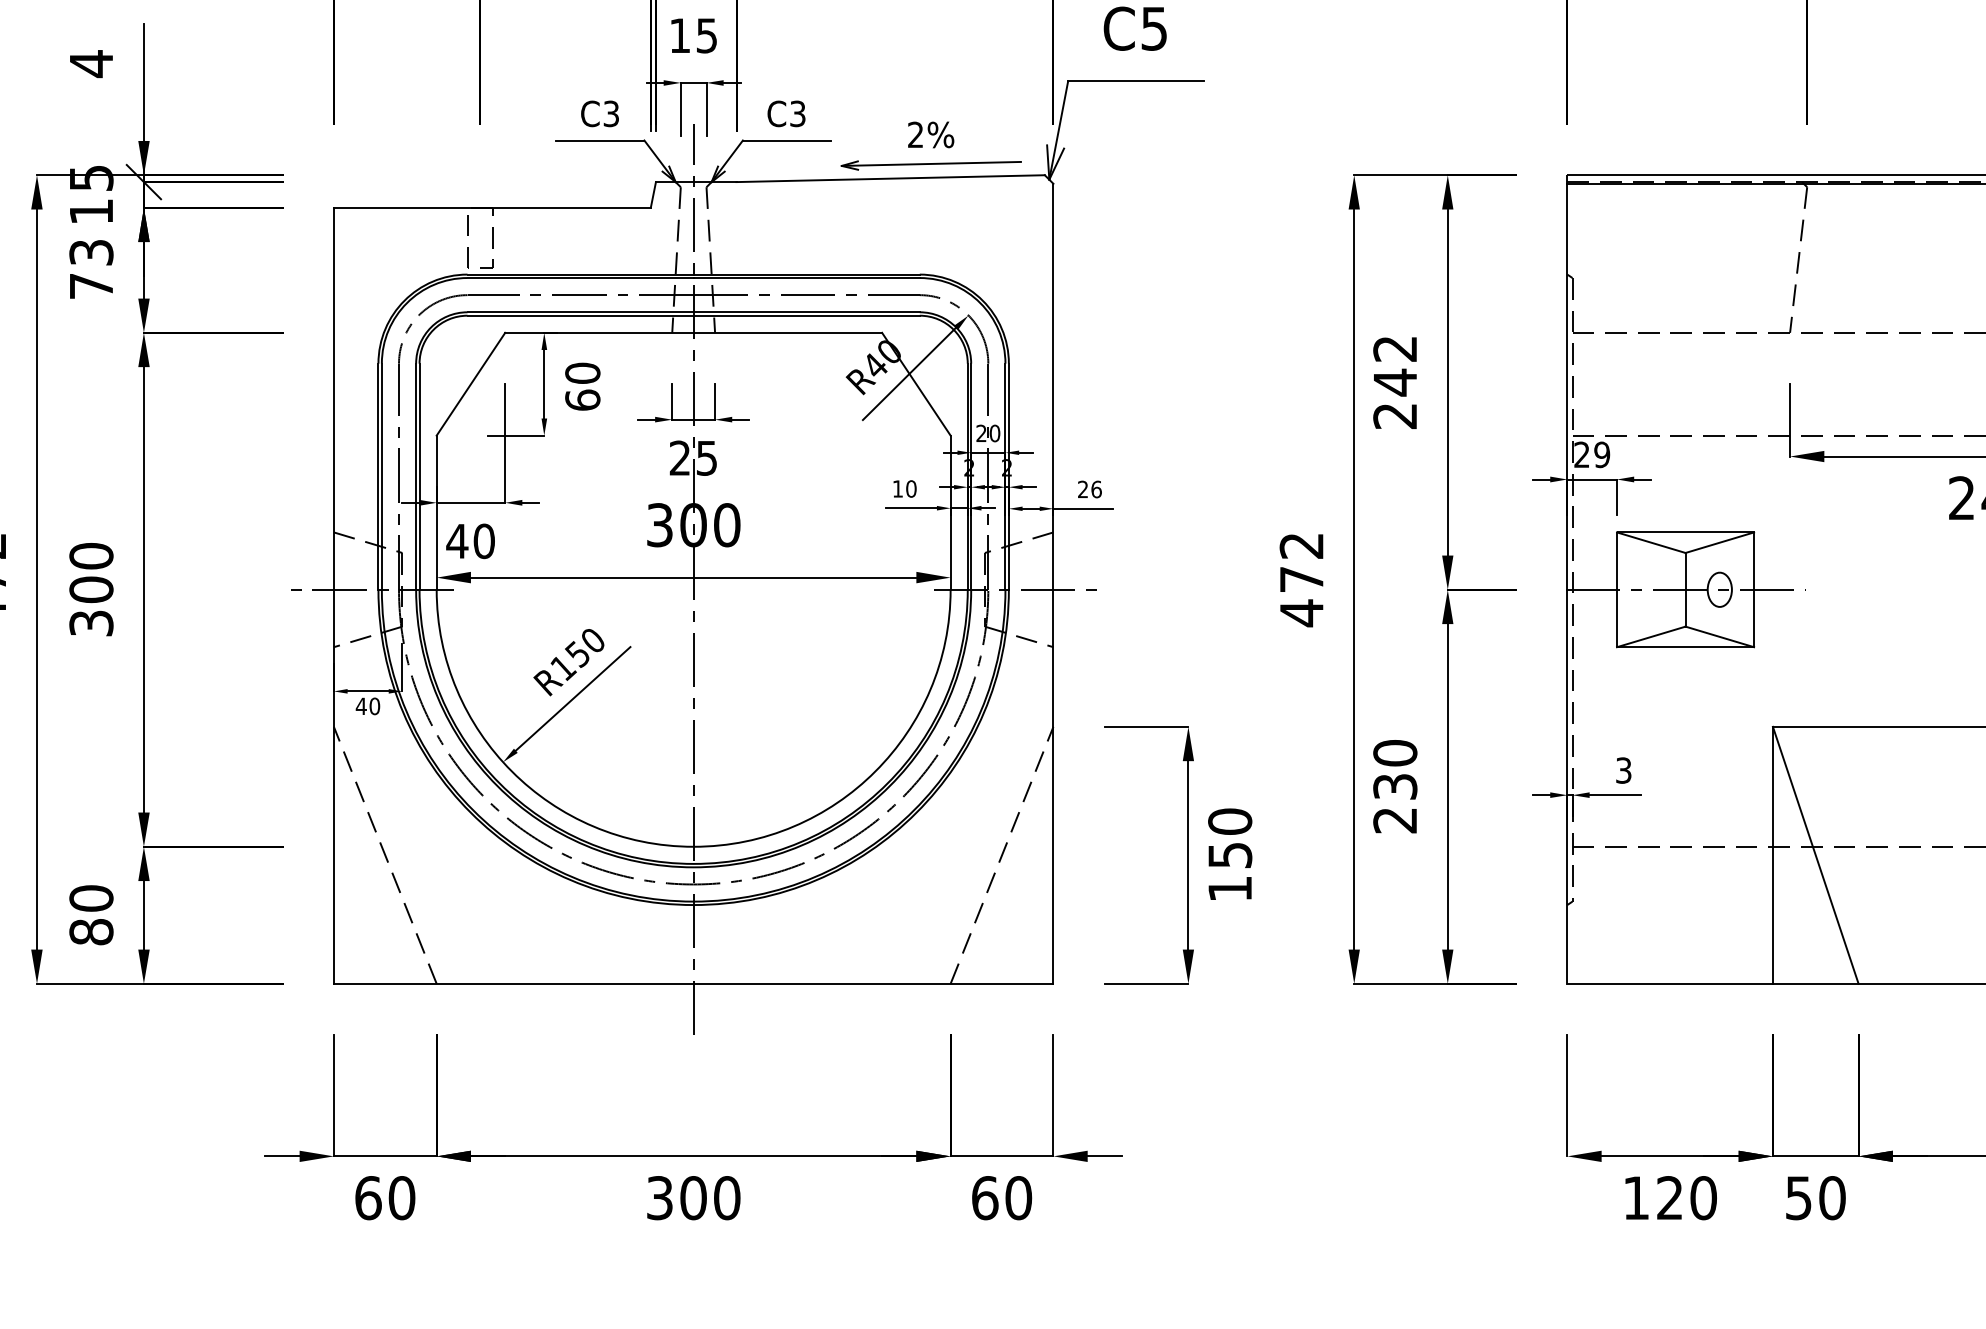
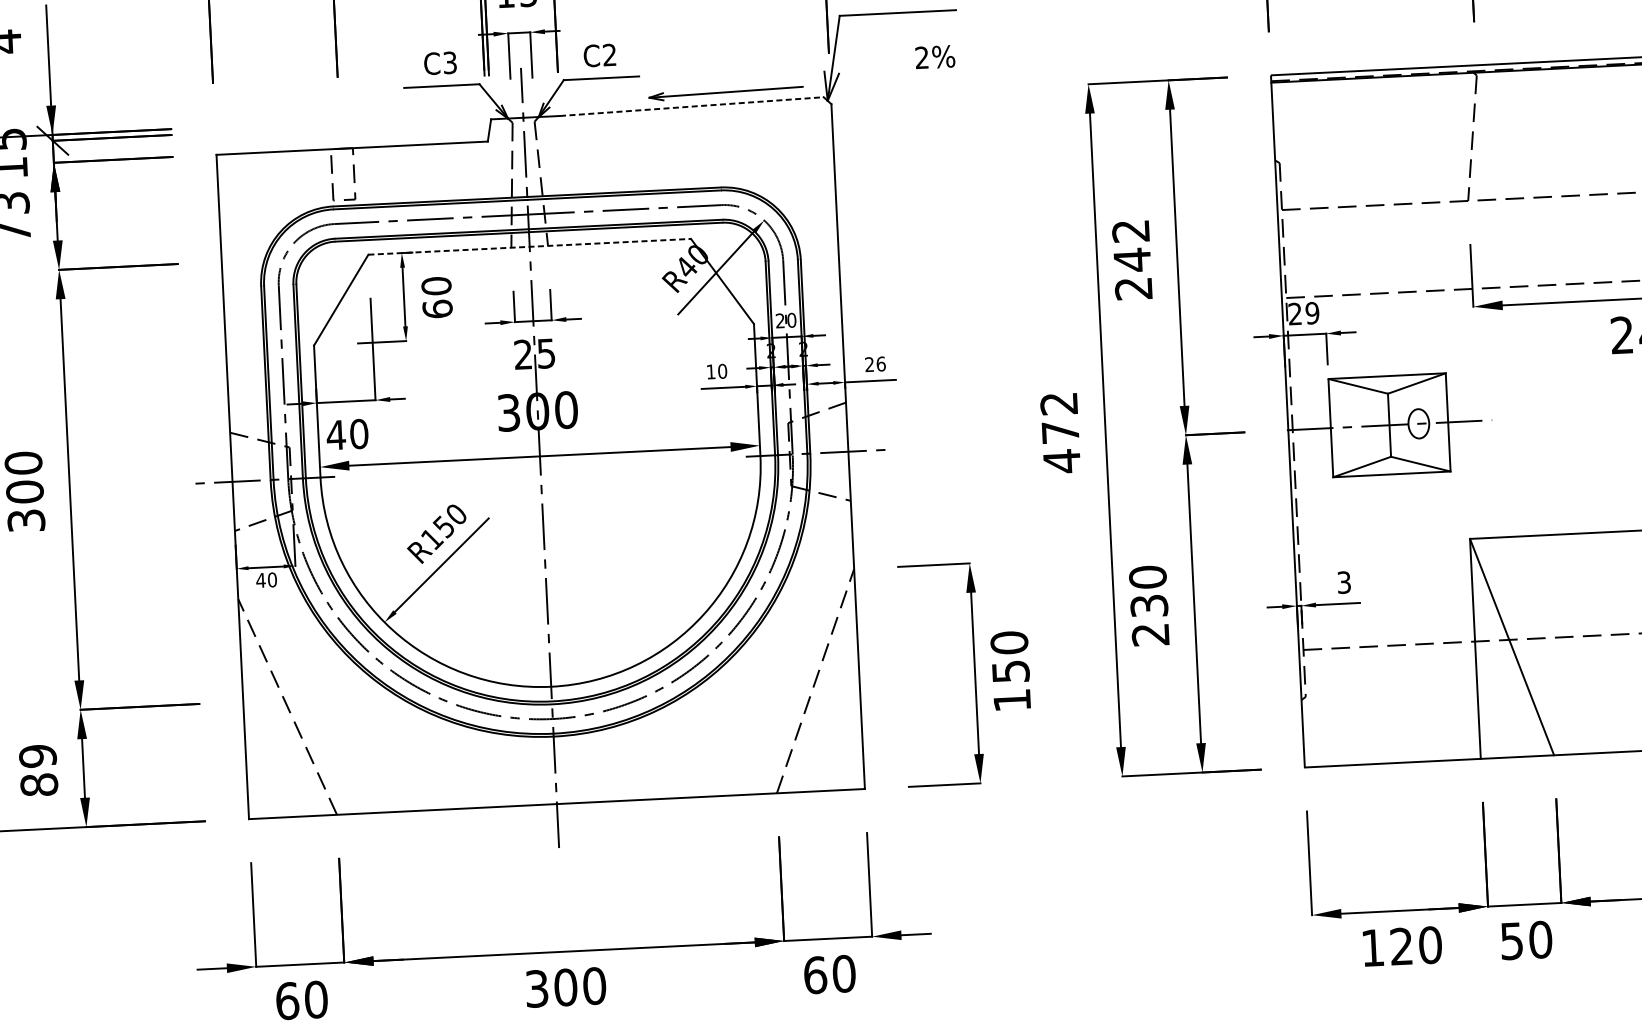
text: (797, 114) -> (609, 55), C3 -> C2
text: (931, 134) -> (935, 56), moved
line: (891, 178) -> (692, 106), solid -> dashed
line: (694, 332) -> (530, 246), solid -> dashed
text: (91, 898) -> (37, 756), 80 -> 89

